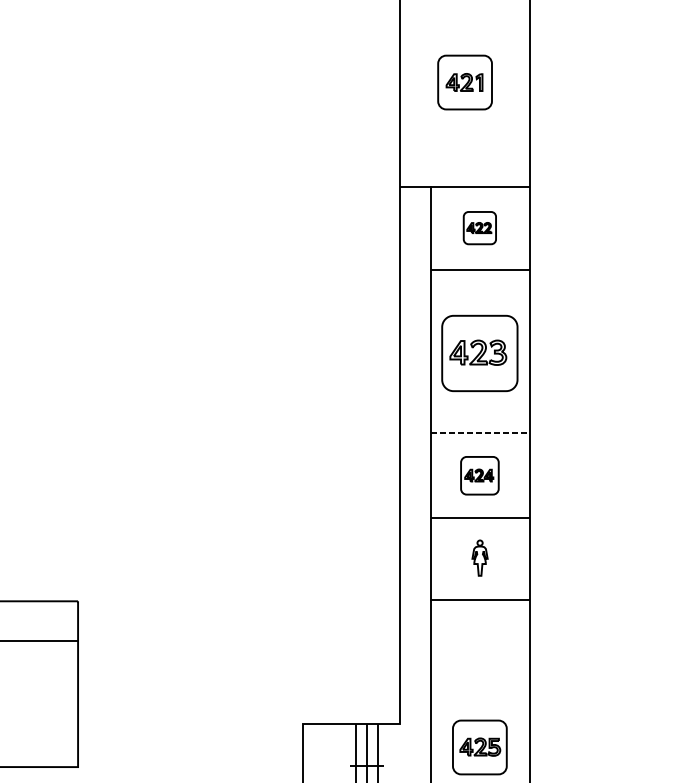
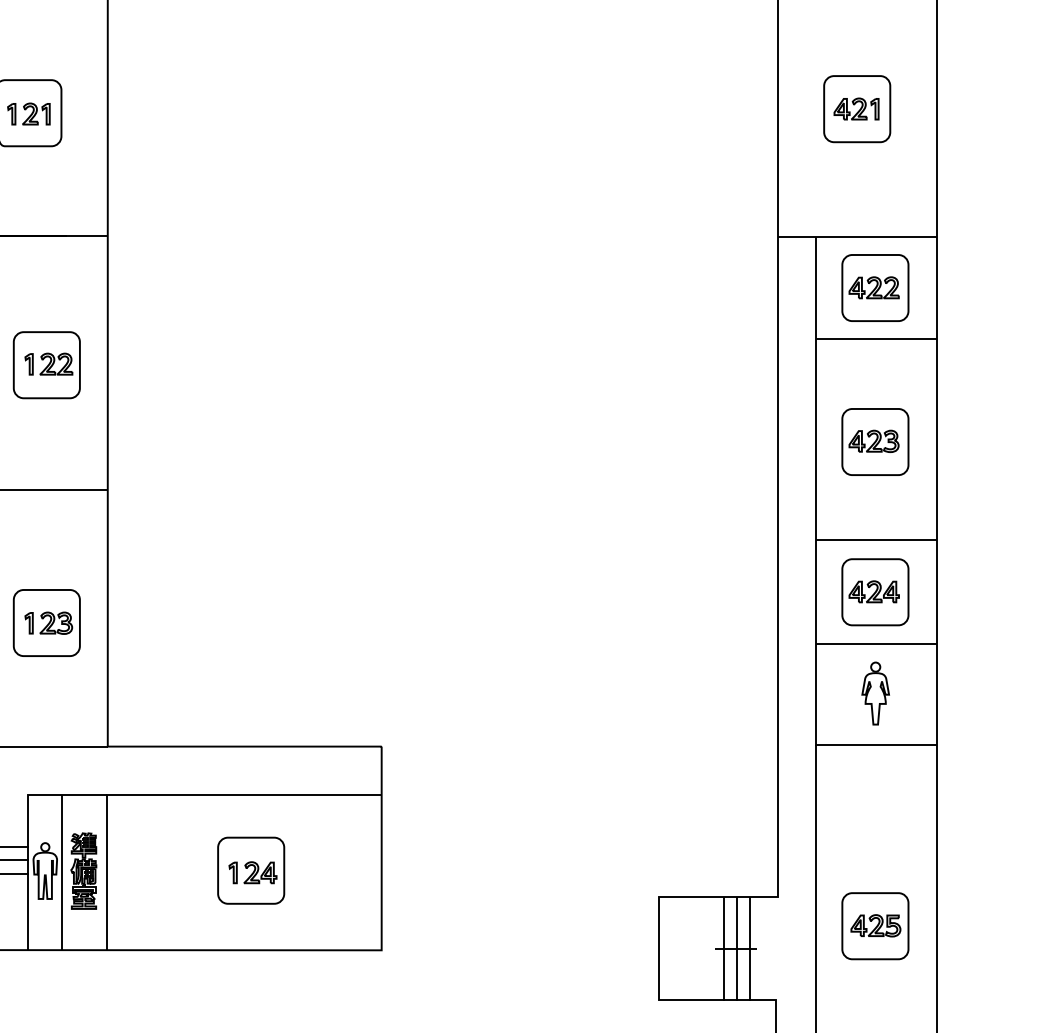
part: (479, 227) -> (875, 287), size x1.67
part: (479, 353) -> (875, 441), size x0.71
line: (480, 432) -> (876, 539), dashed -> solid
part: (479, 475) -> (875, 592), size x1.43
part: (479, 558) -> (875, 693), size x1.43

